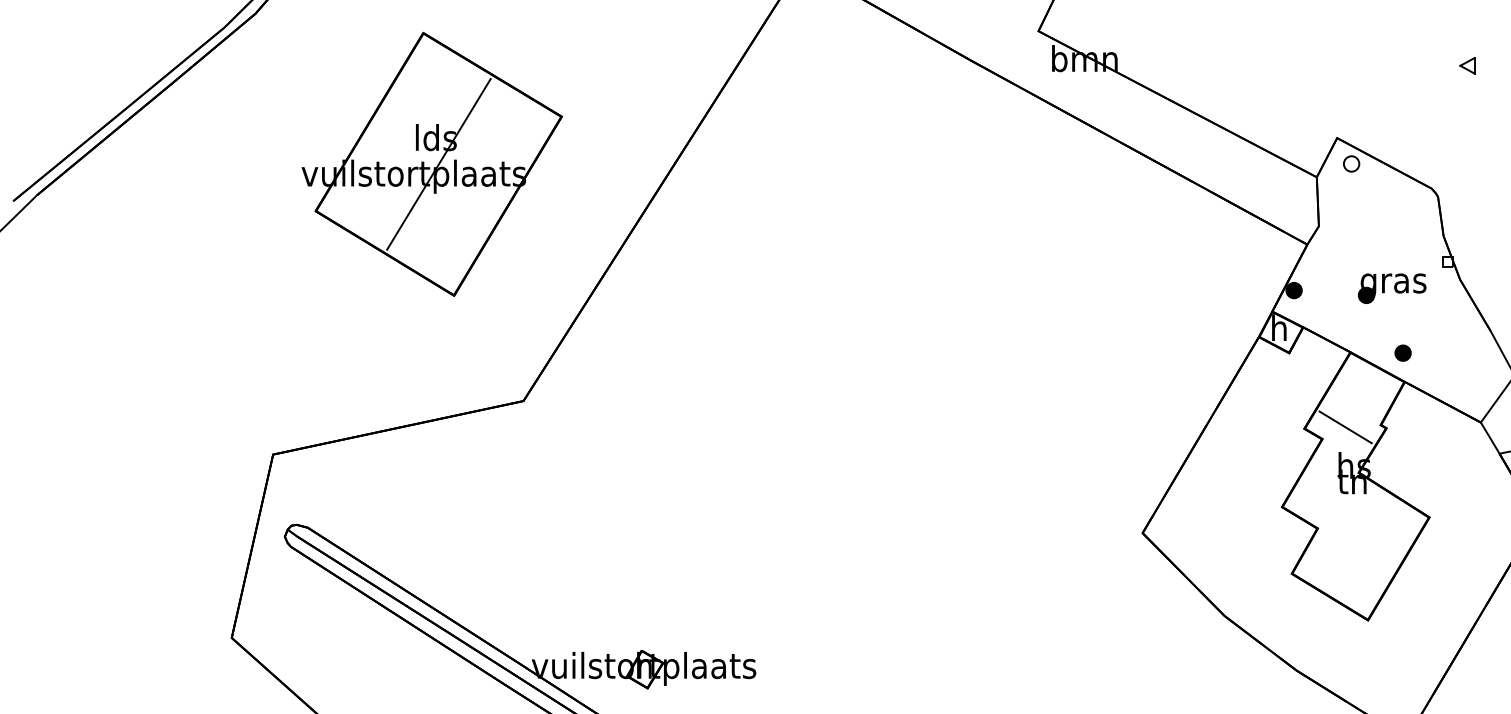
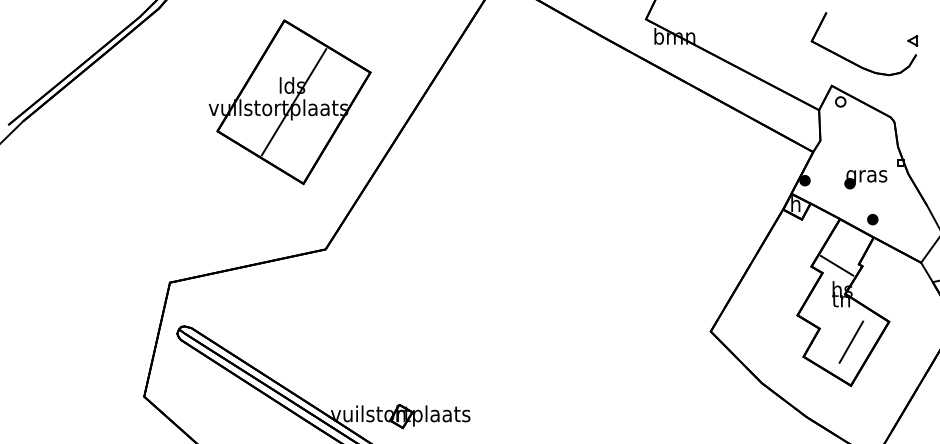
part: (1373, 100) -> (854, 62), added
part: (431, 164) -> (289, 102), moved
line: (1368, 549) -> (851, 341), added

